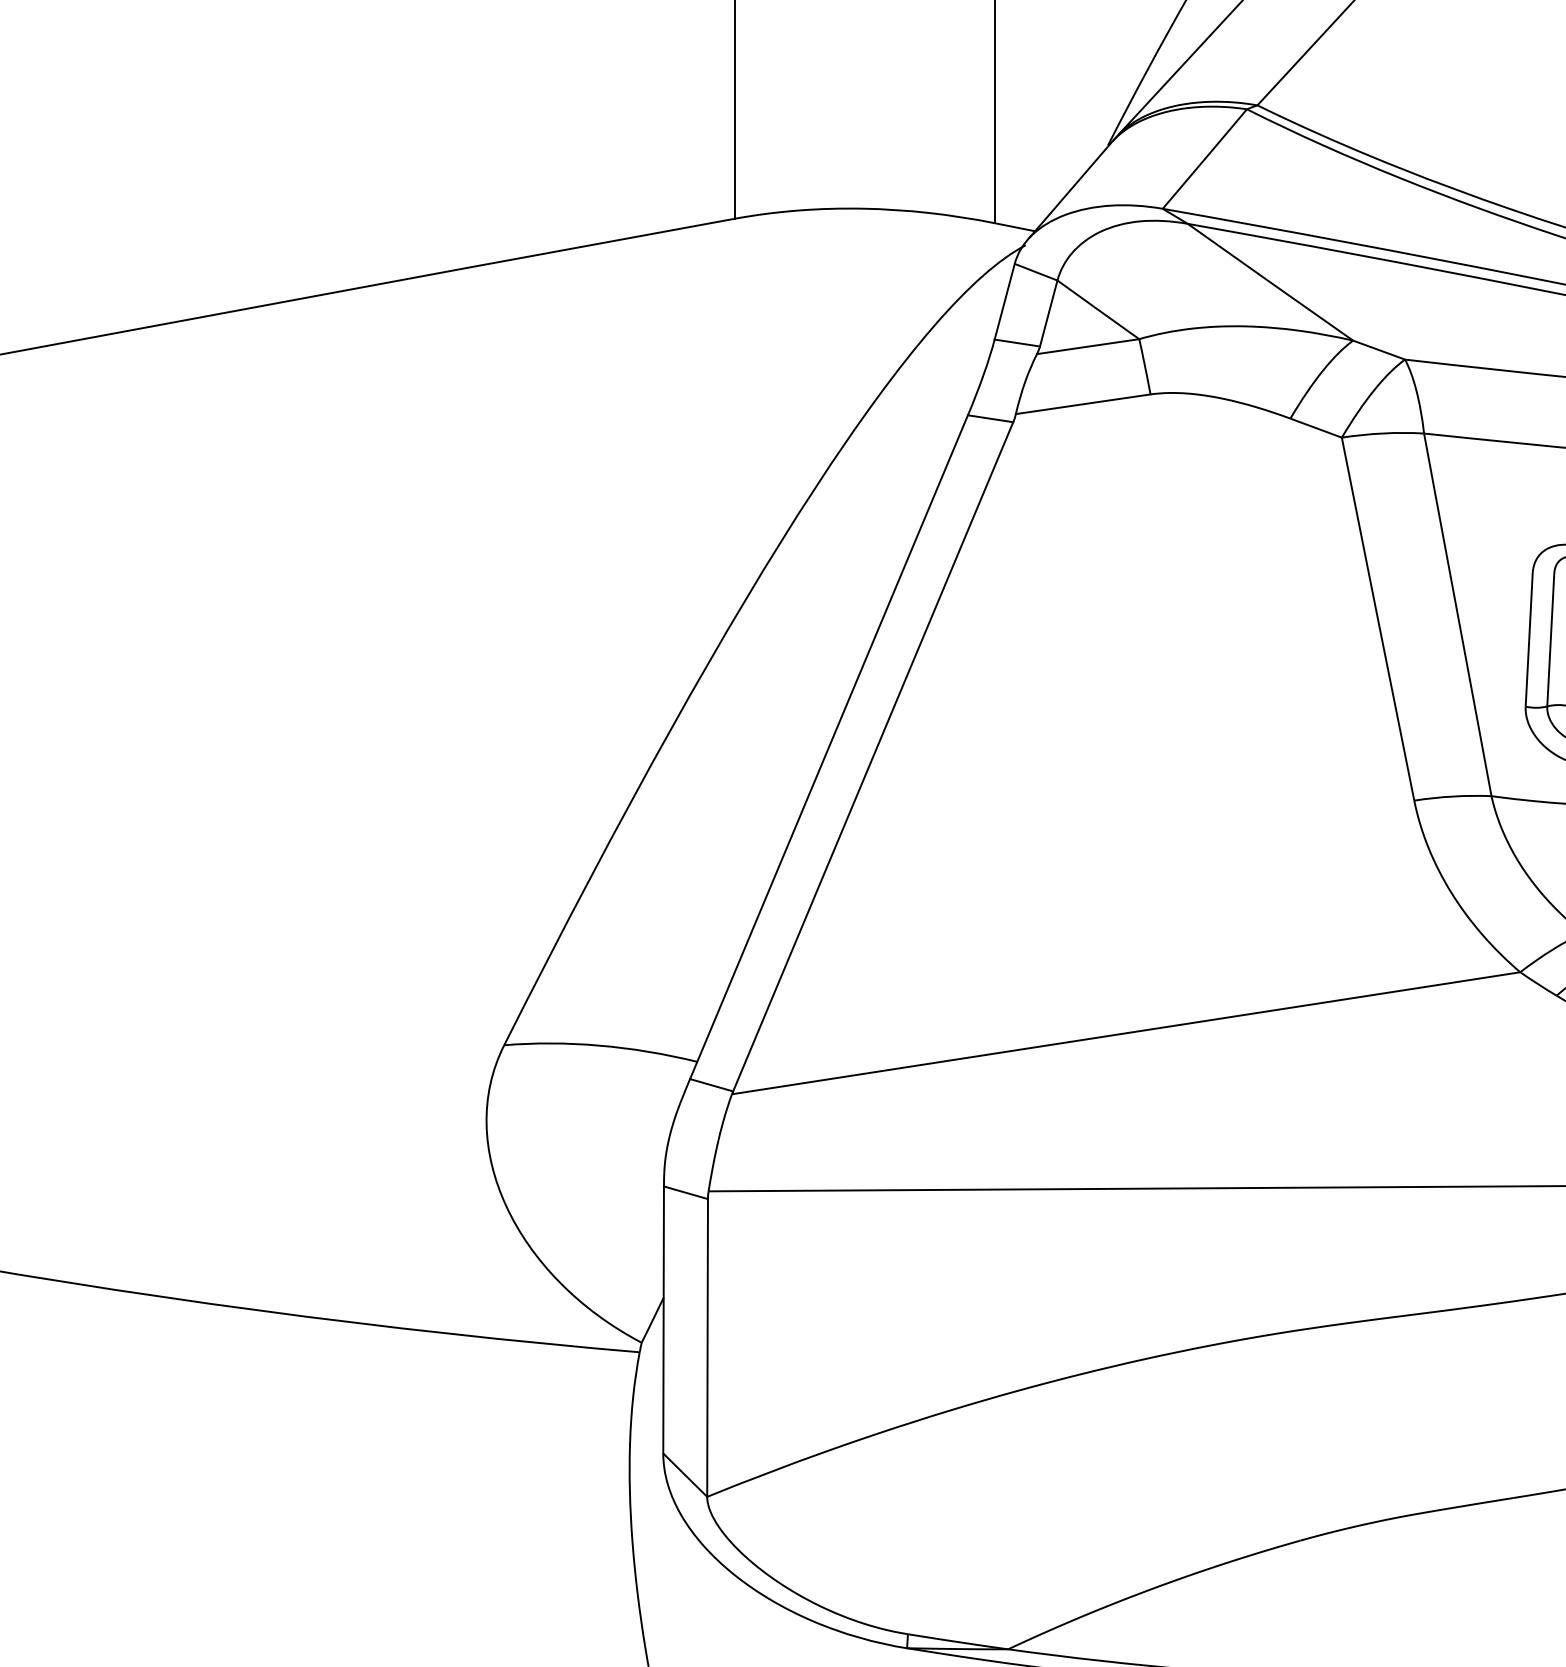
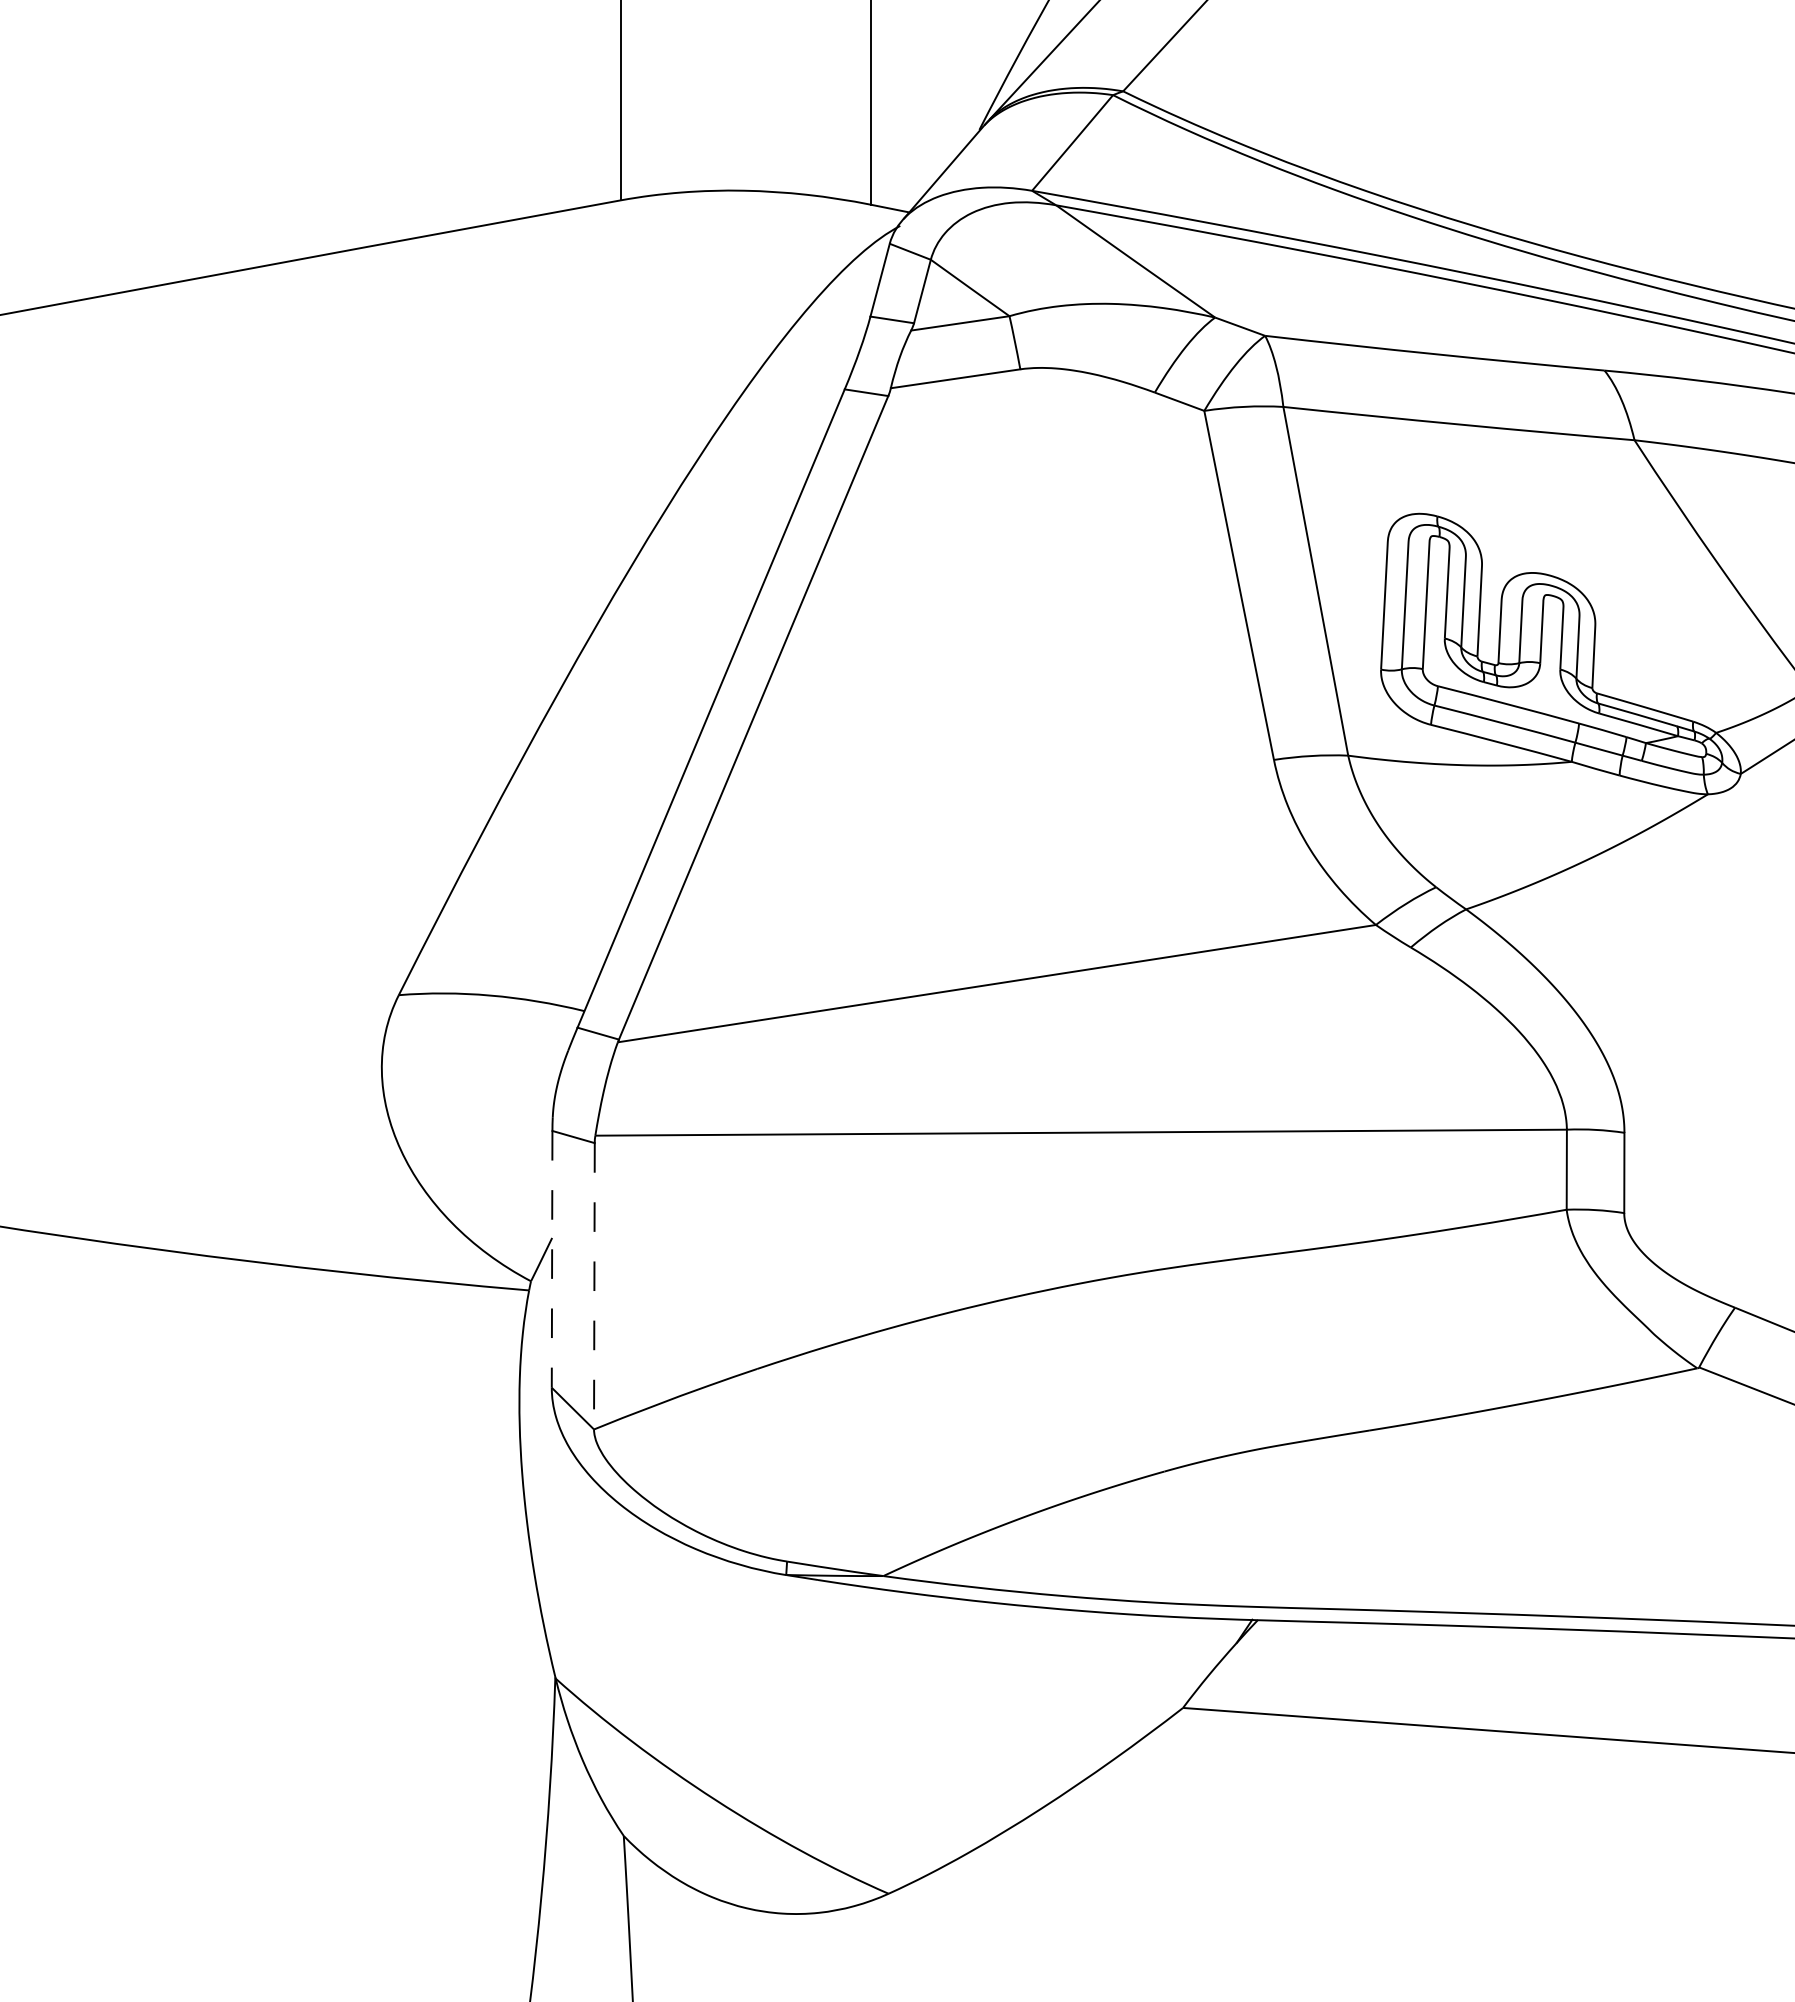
line: (664, 1320) -> (552, 1259), solid -> dashed
line: (707, 1348) -> (594, 1286), solid -> dashed

